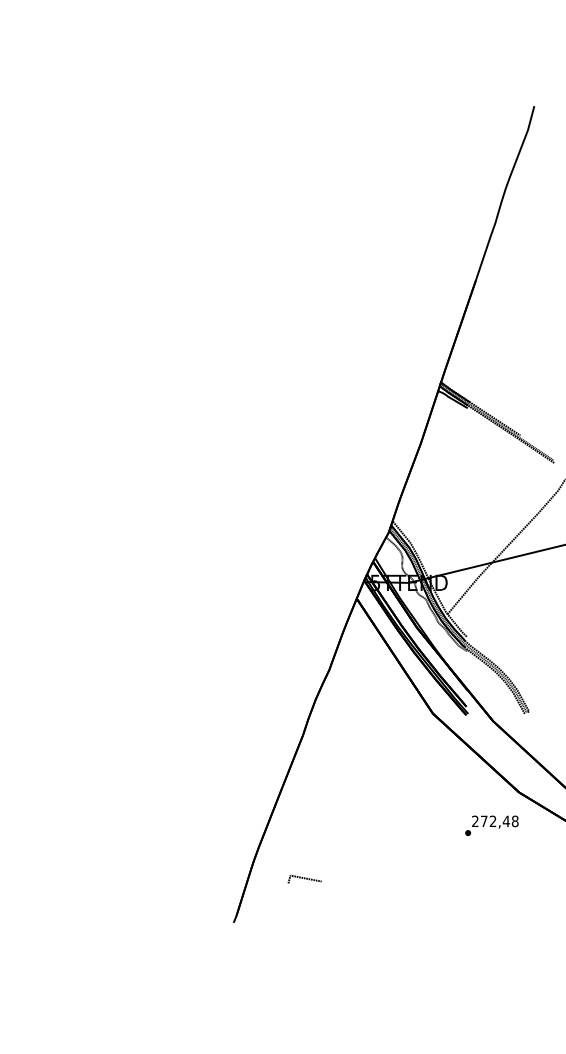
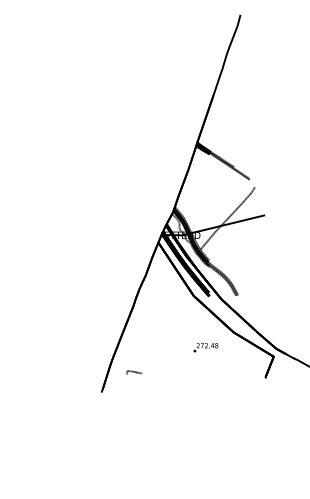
text: (491, 825) -> (205, 347), moved

